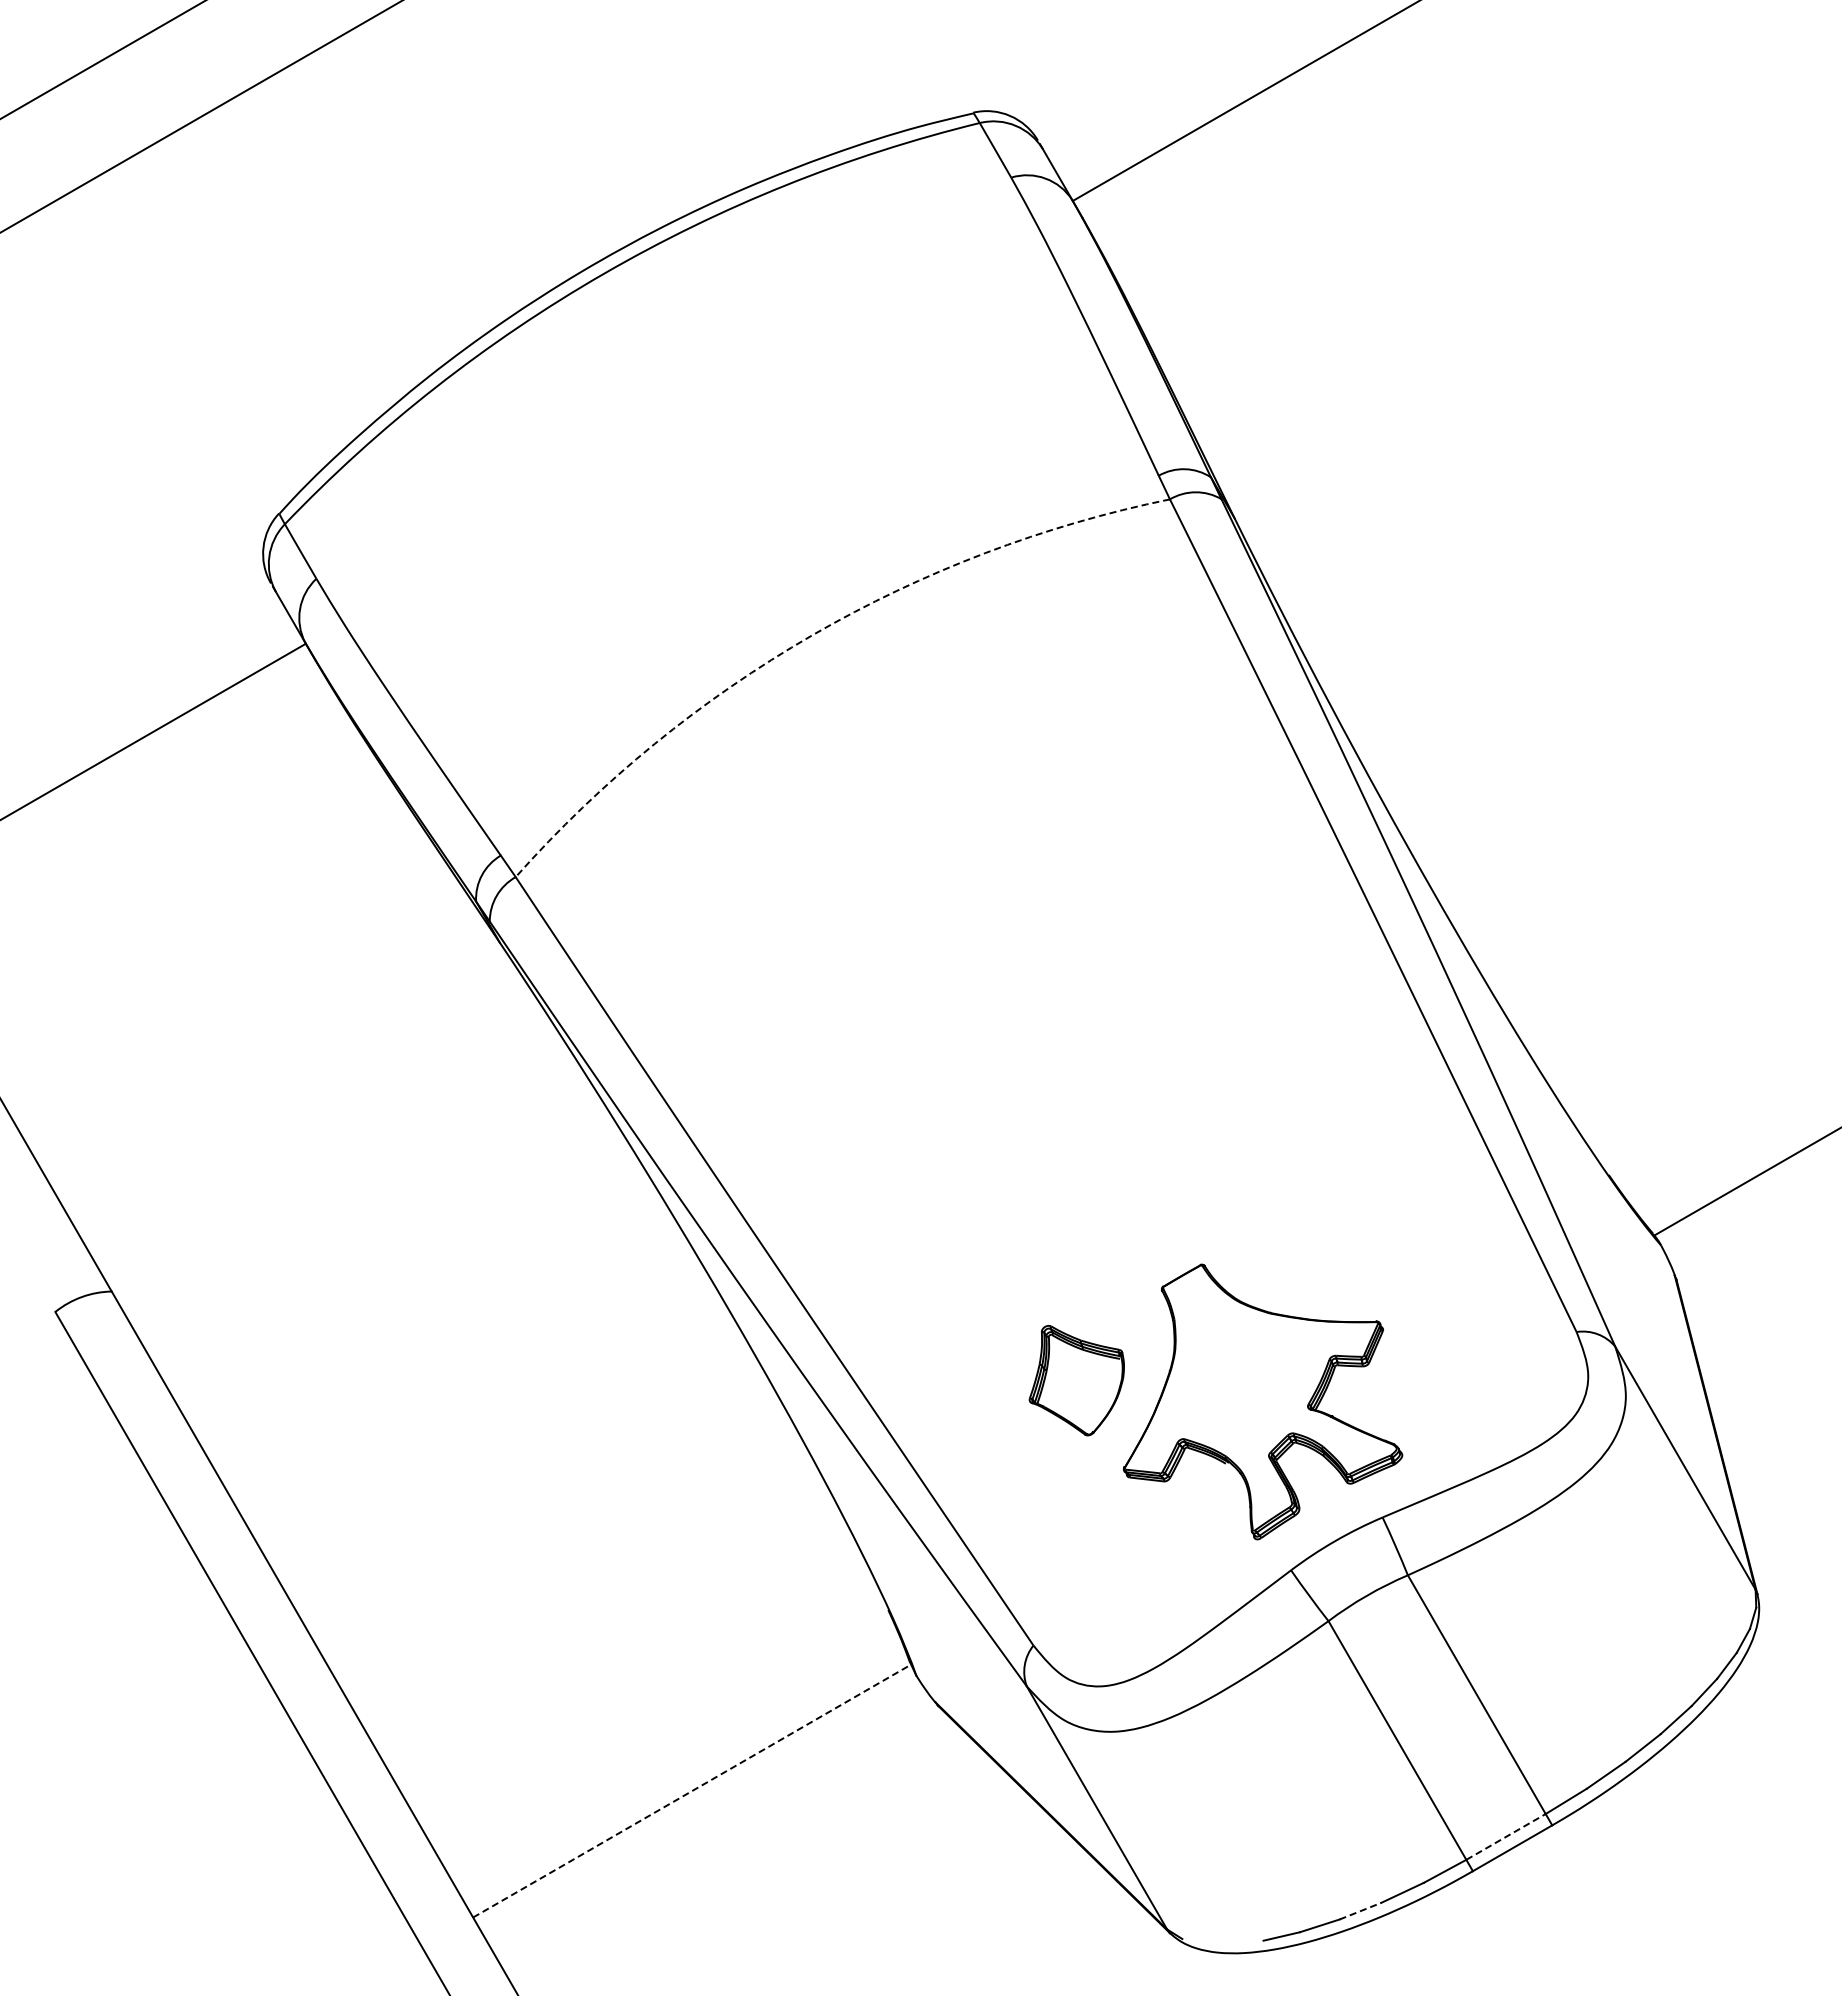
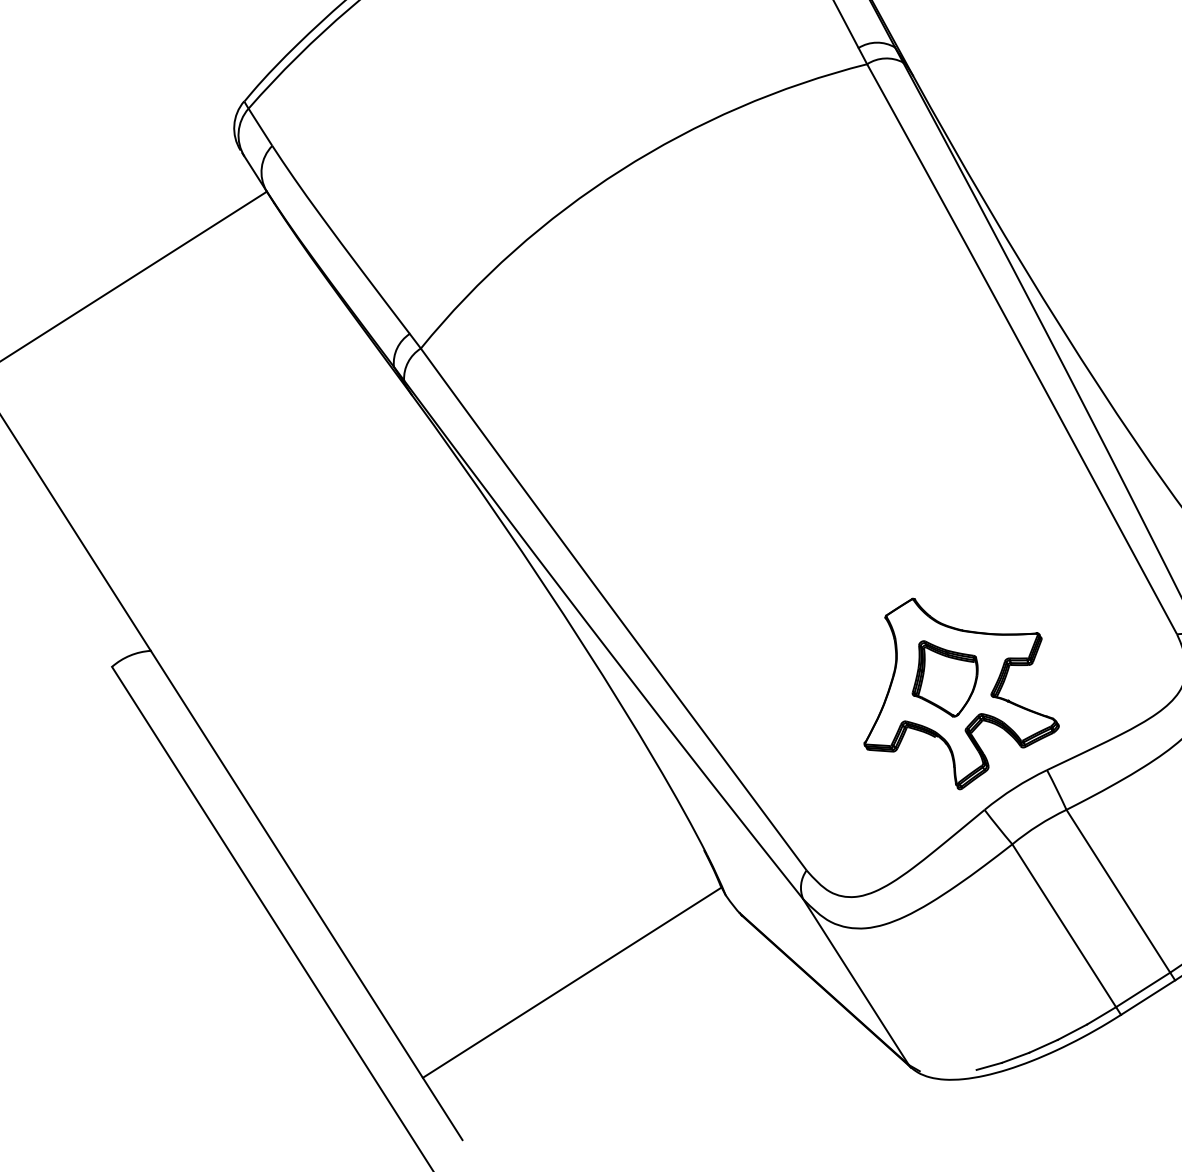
arc: (812, 635) -> (621, 170), dashed -> solid
part: (1076, 1380) -> (944, 678), moved
line: (692, 1791) -> (572, 982), dashed -> solid
line: (1506, 1836) -> (1143, 989), dashed -> solid
line: (1360, 1911) -> (1043, 1046), dashed -> solid

